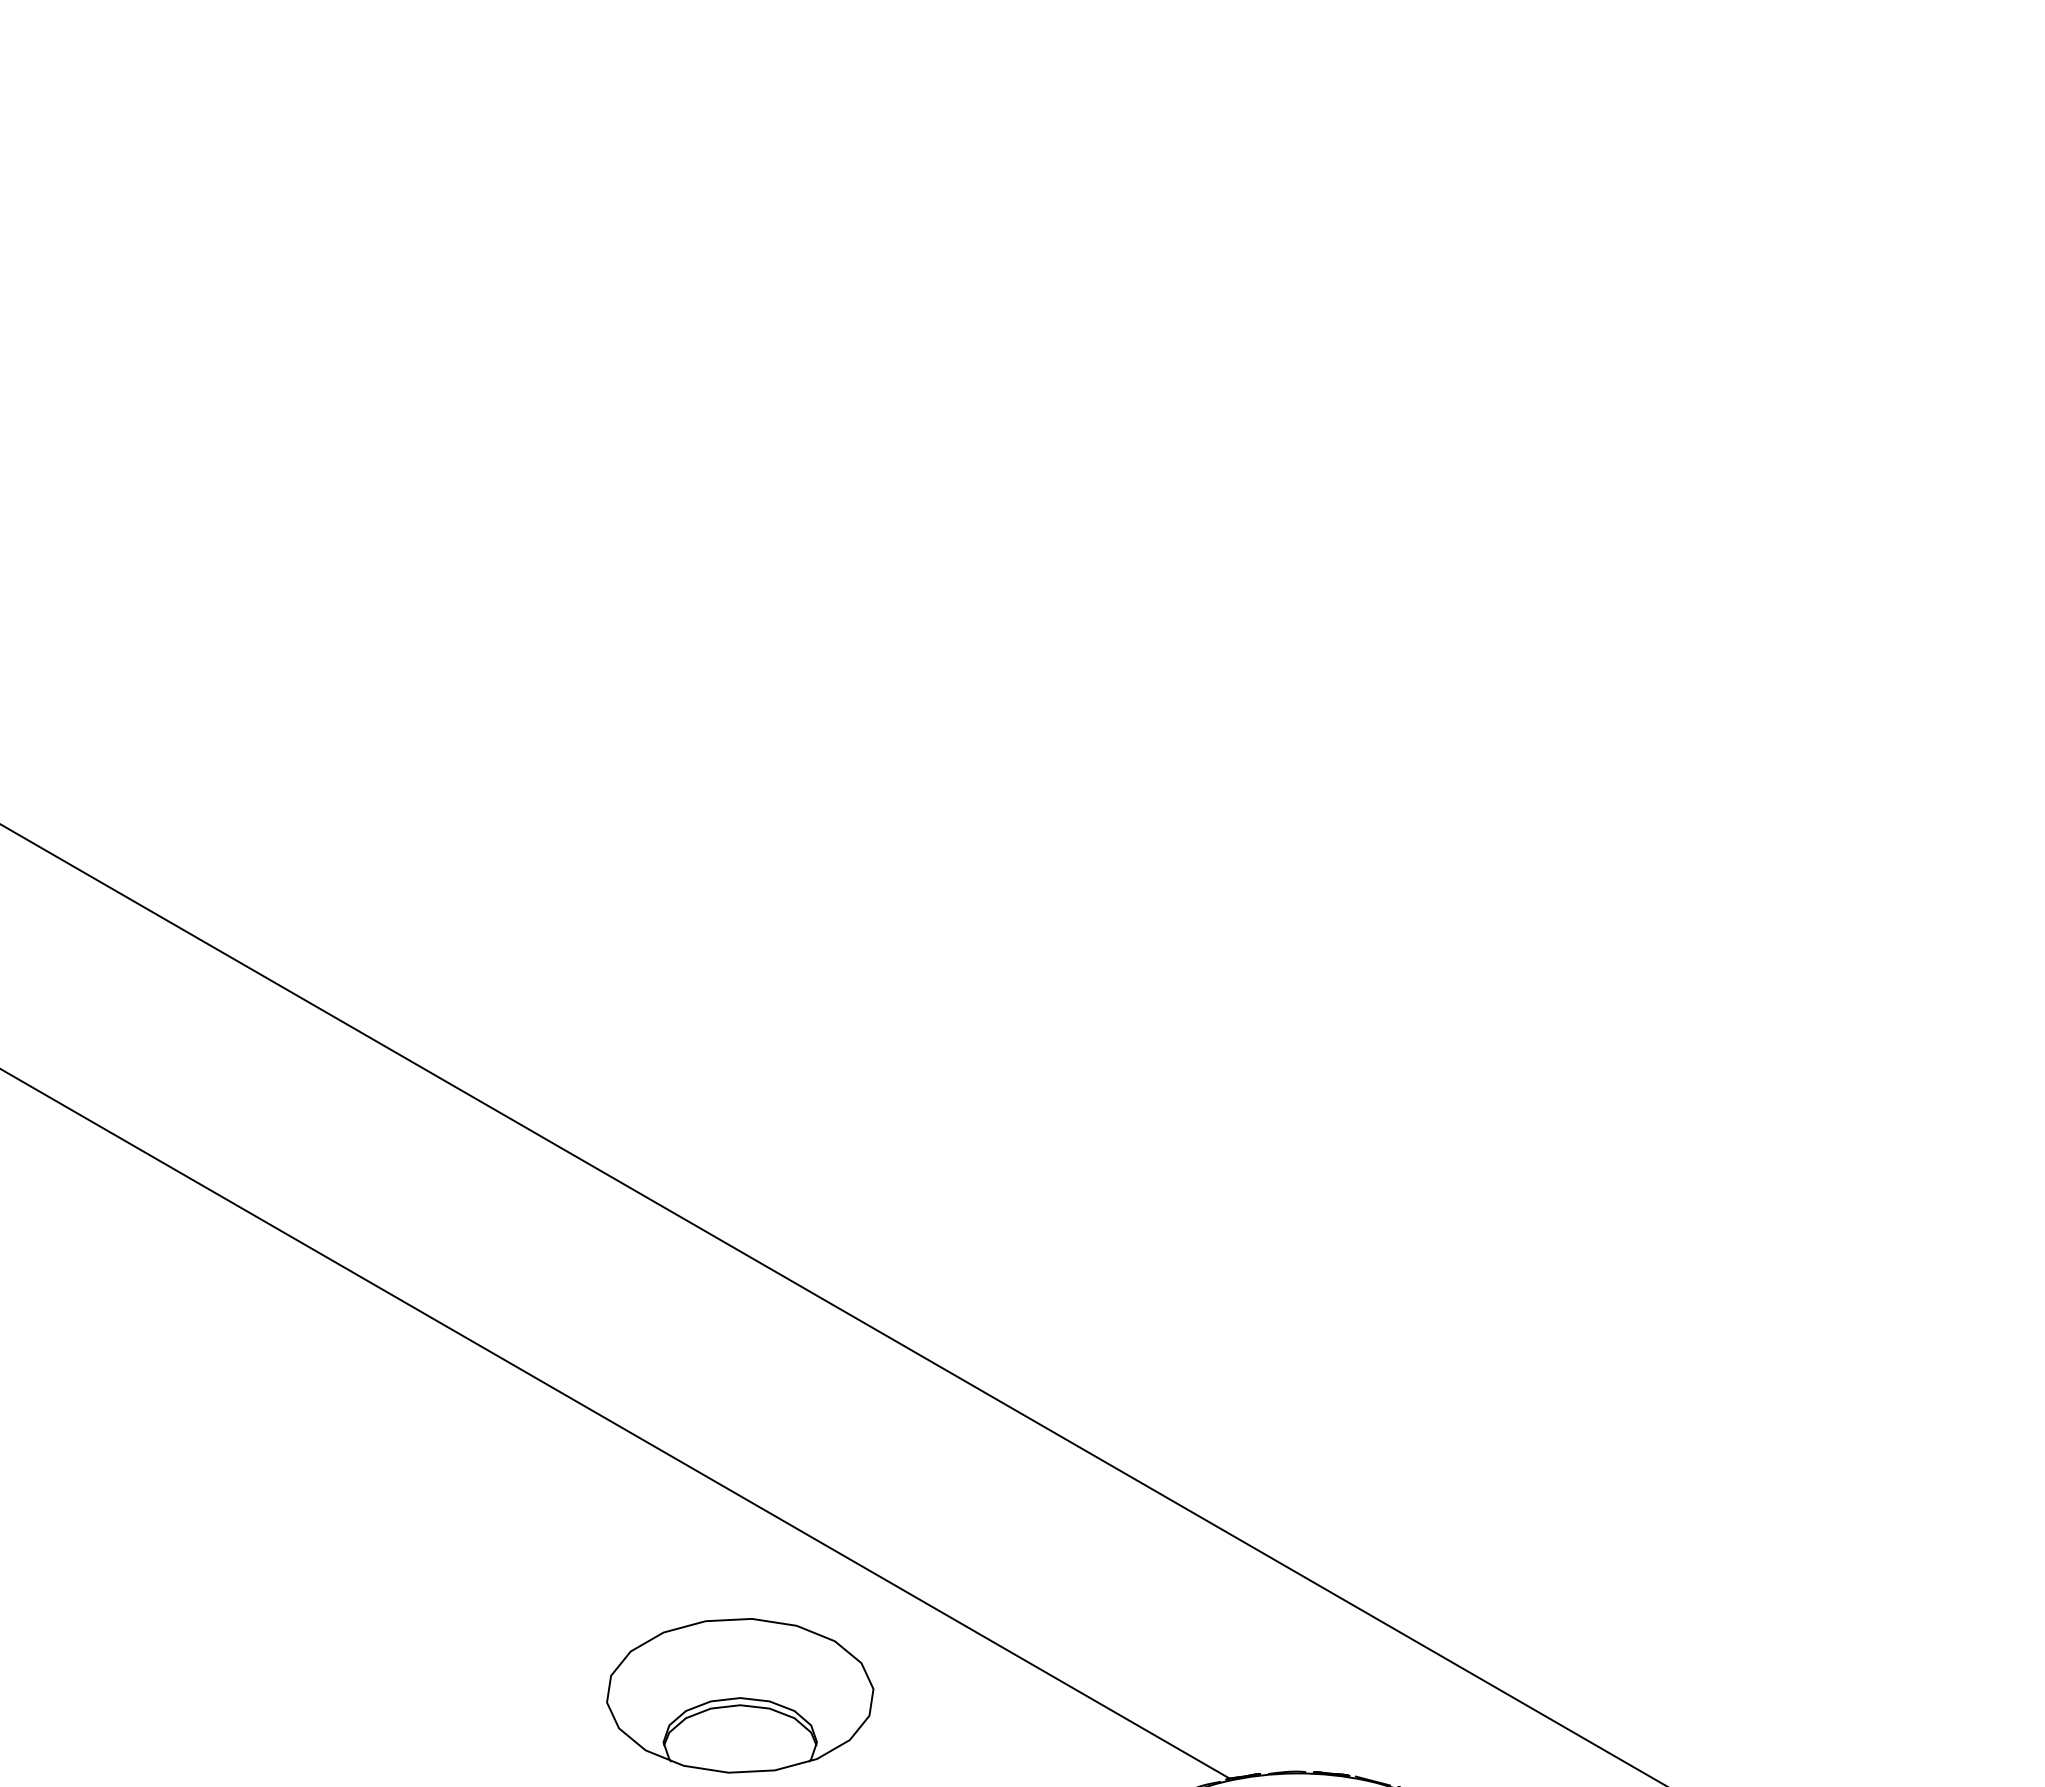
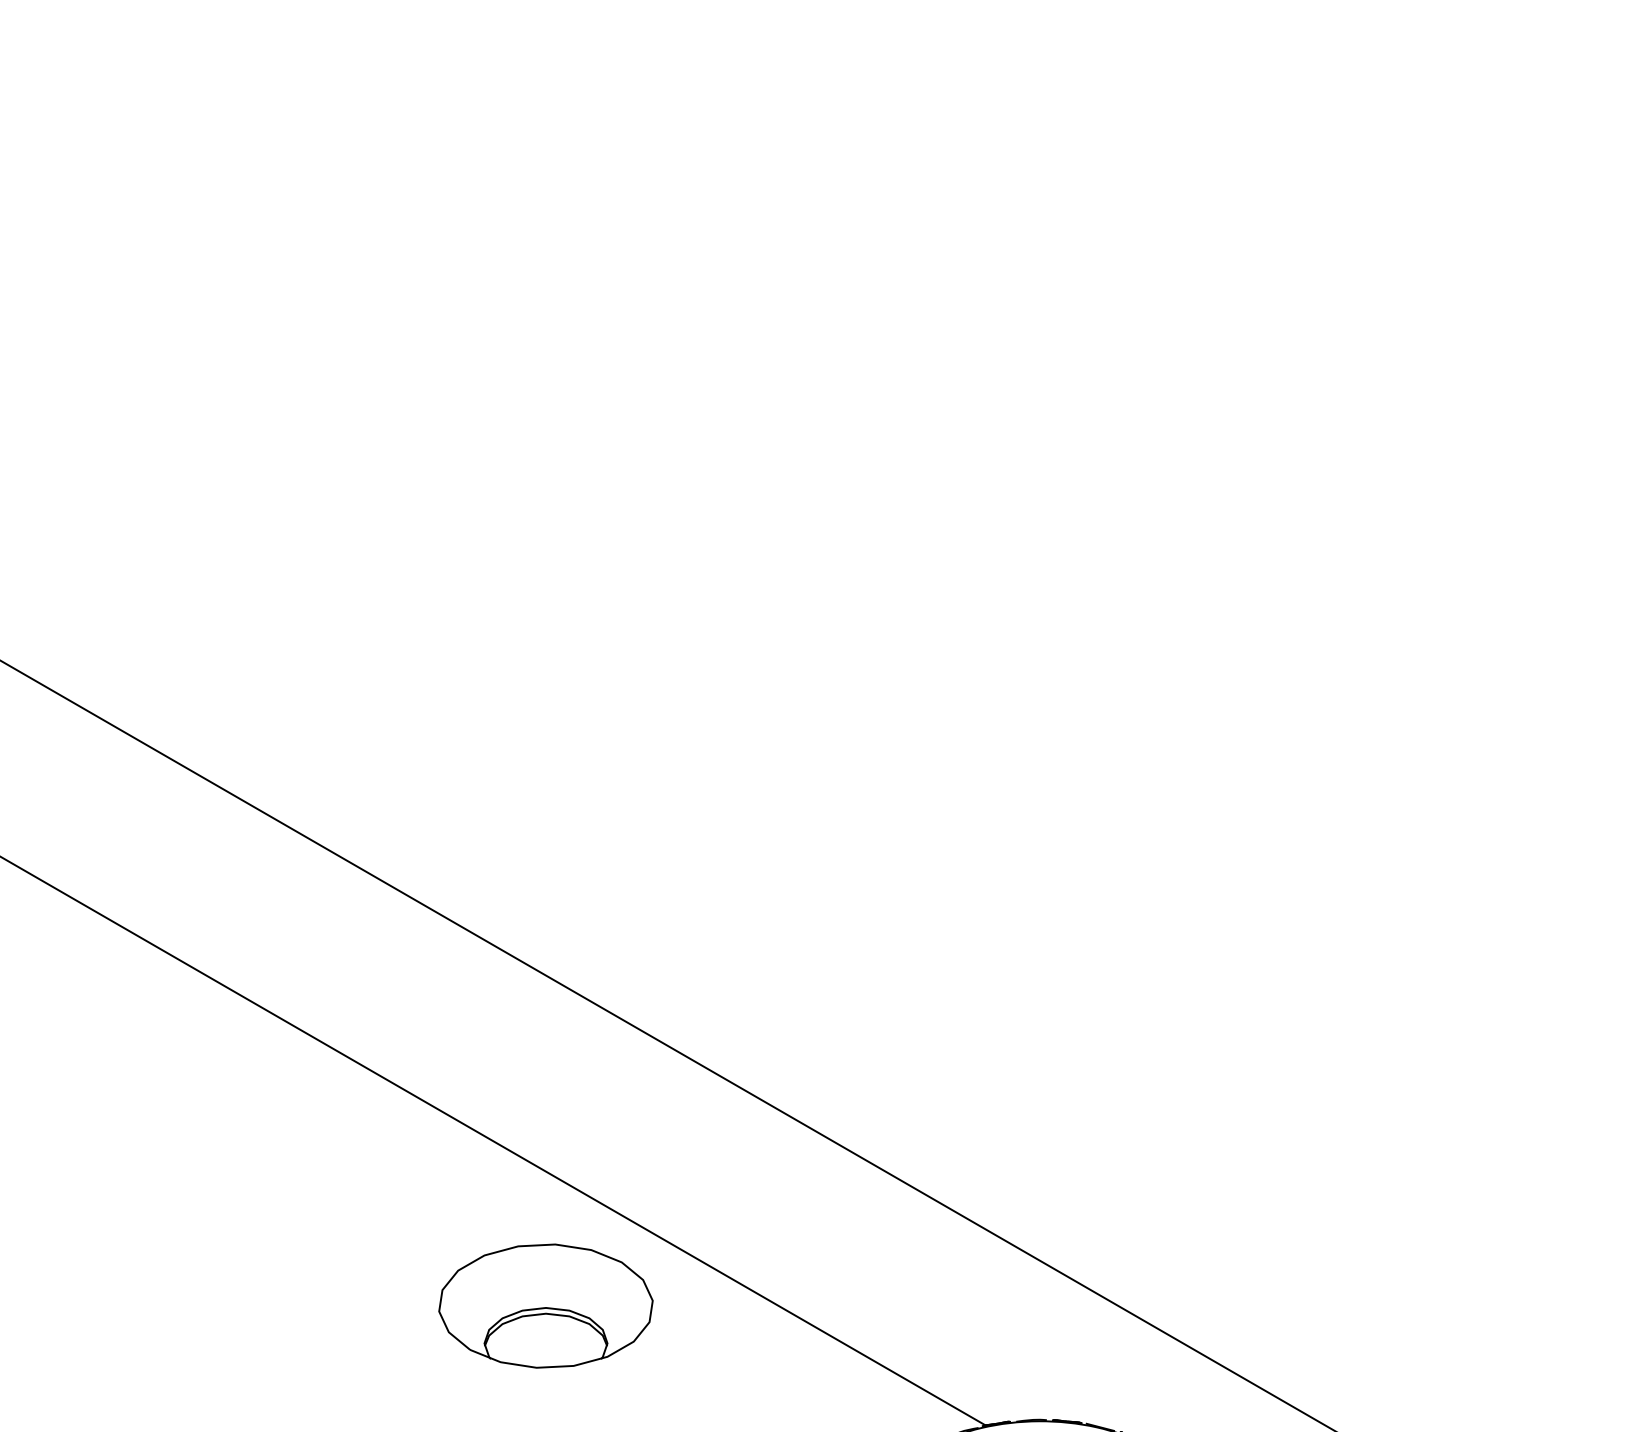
part: (740, 1695) -> (546, 1305), moved

